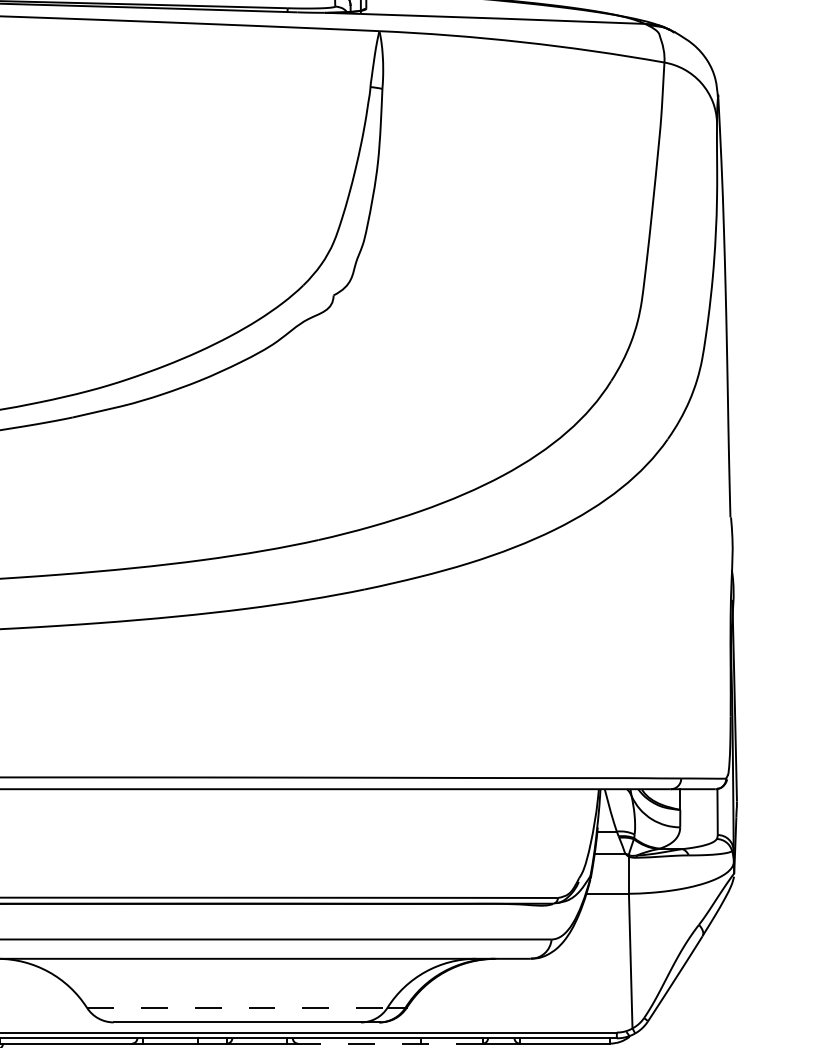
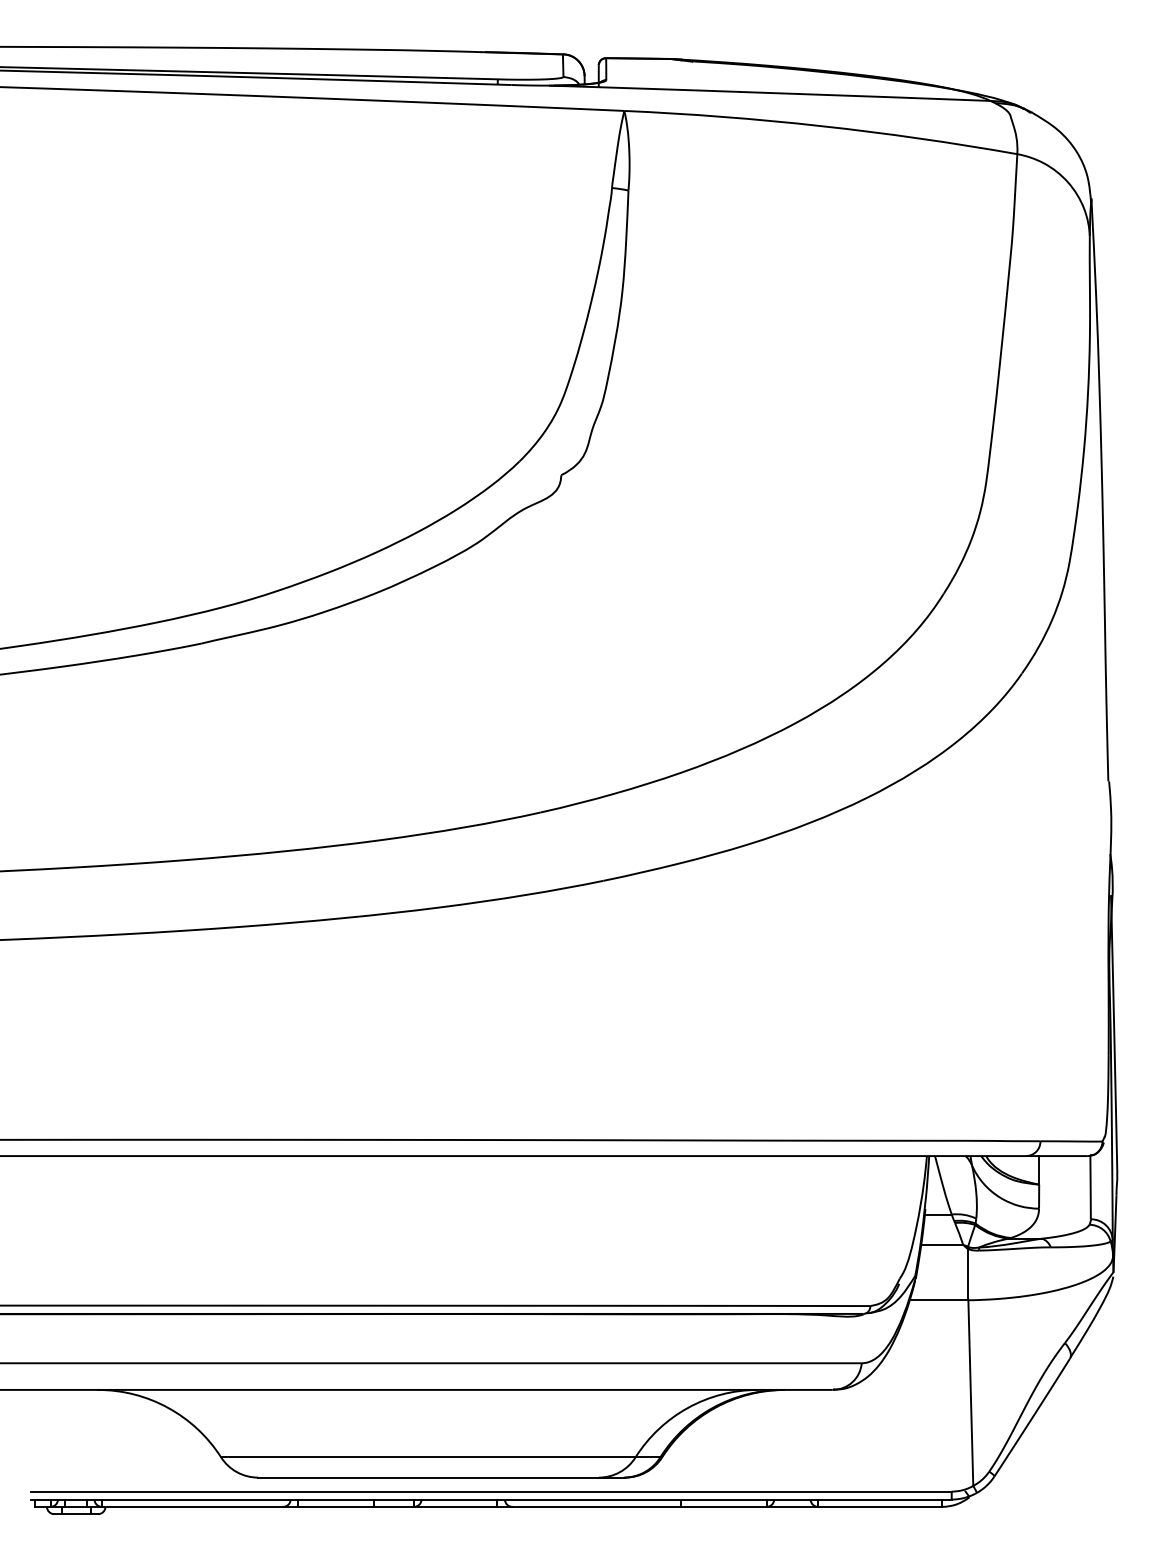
line: (237, 1007) -> (428, 1457), dashed -> solid
line: (390, 1043) -> (639, 1506), dashed -> solid

